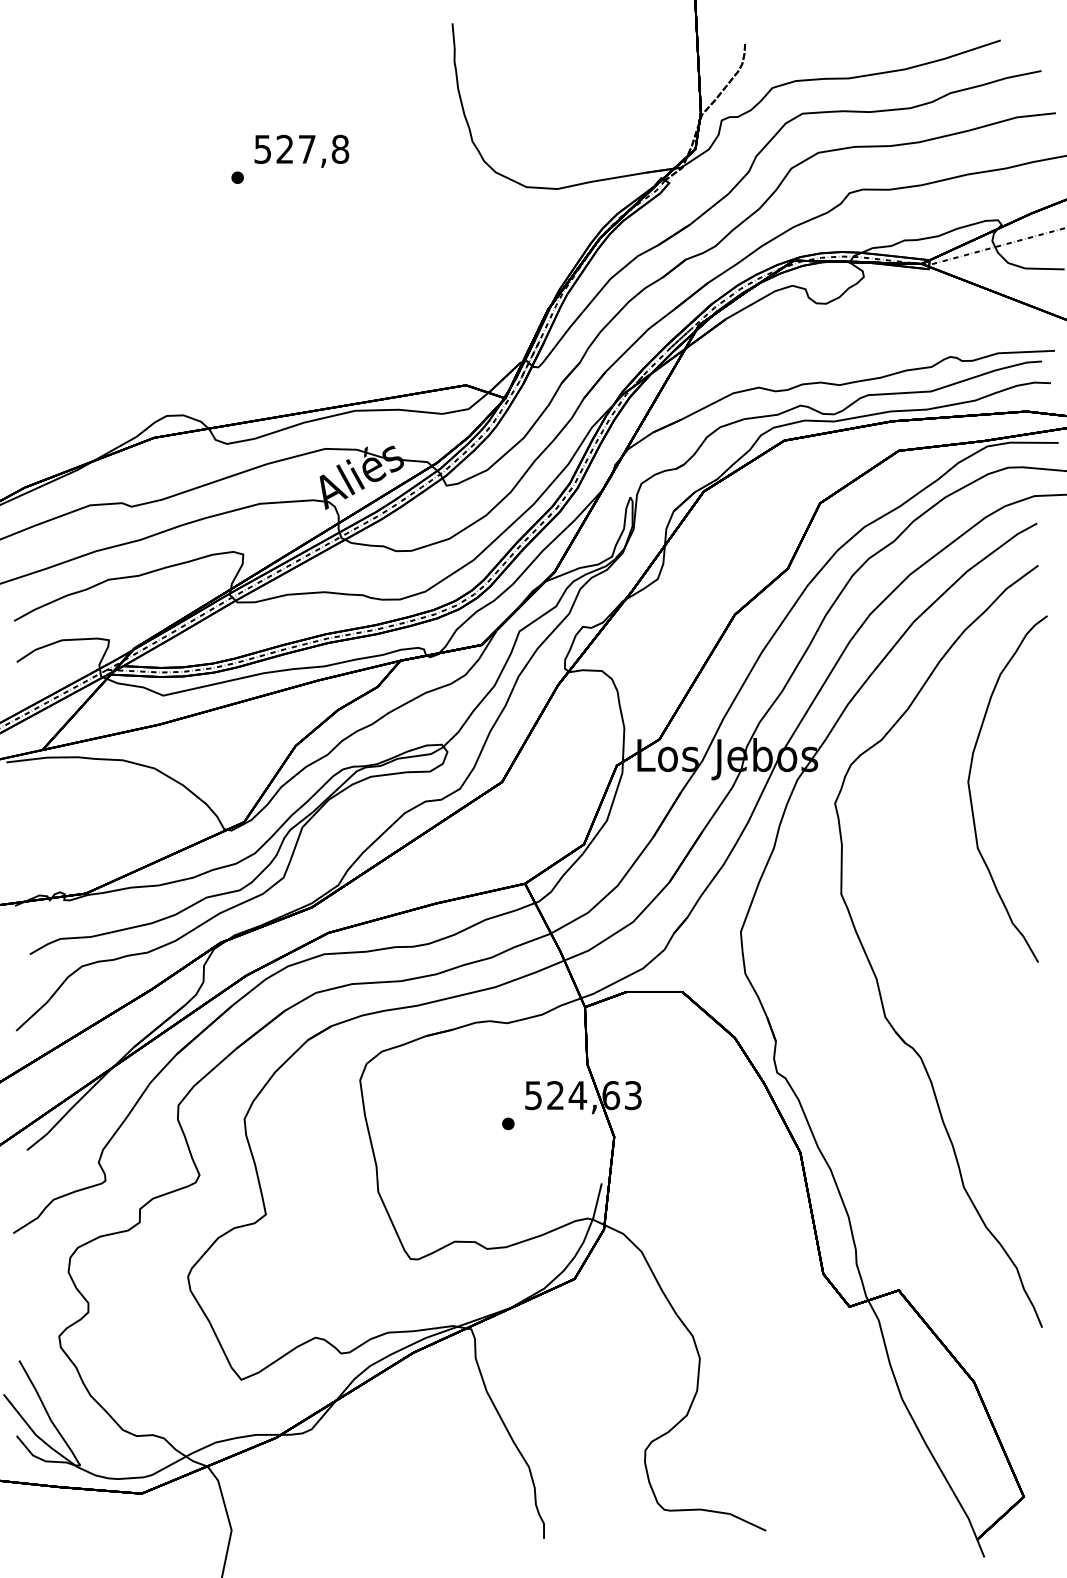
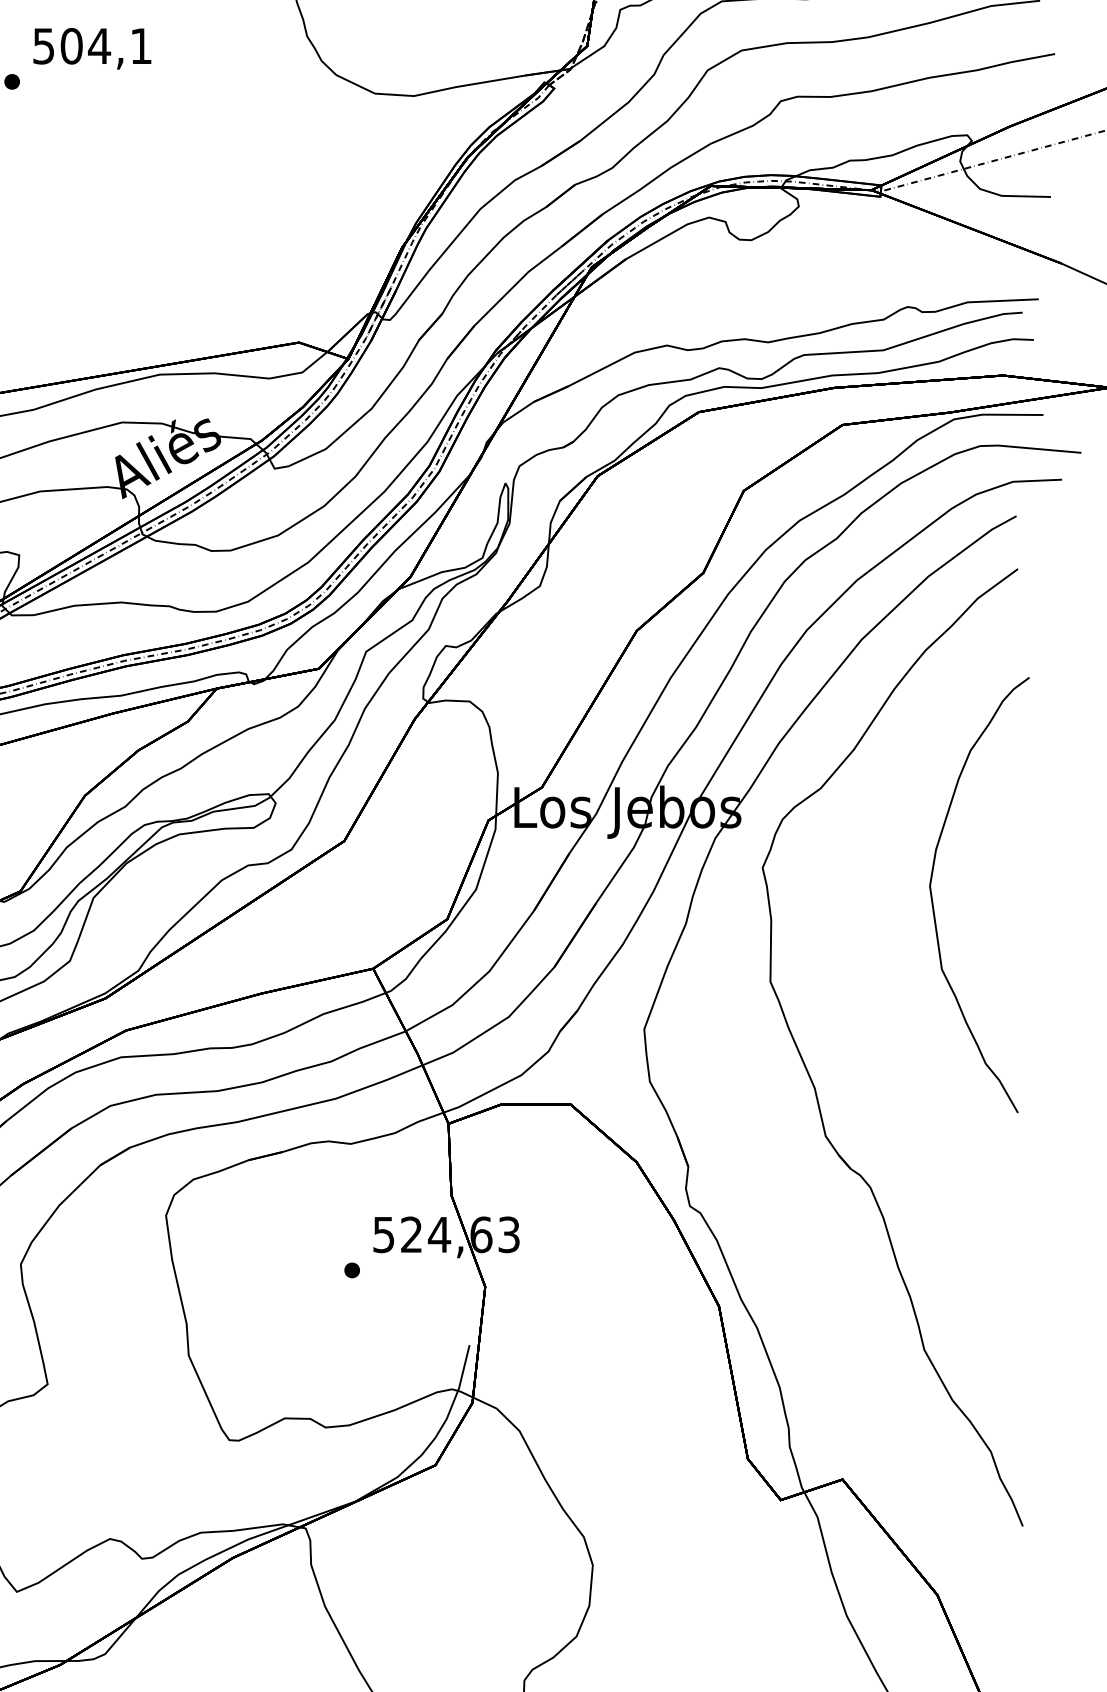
text: (312, 148) -> (106, 45), 527,8 -> 504,1
curve: (971, 795) -> (934, 903), moved

